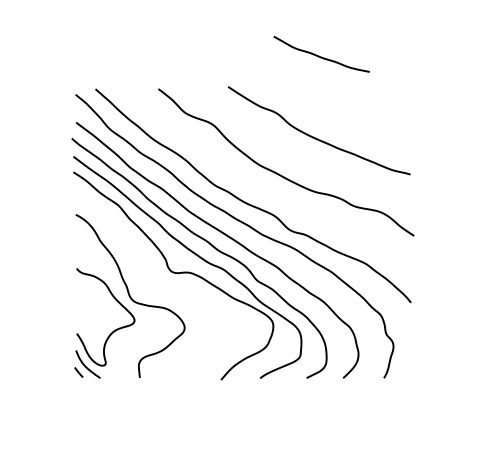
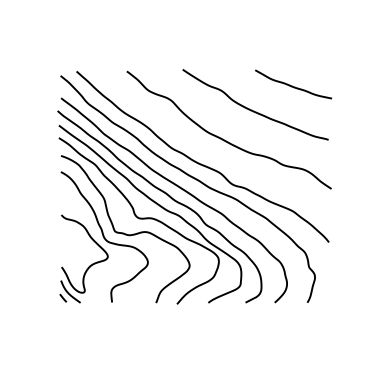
curve: (321, 56) -> (293, 86), moved
curve: (154, 290) -> (123, 232), added

